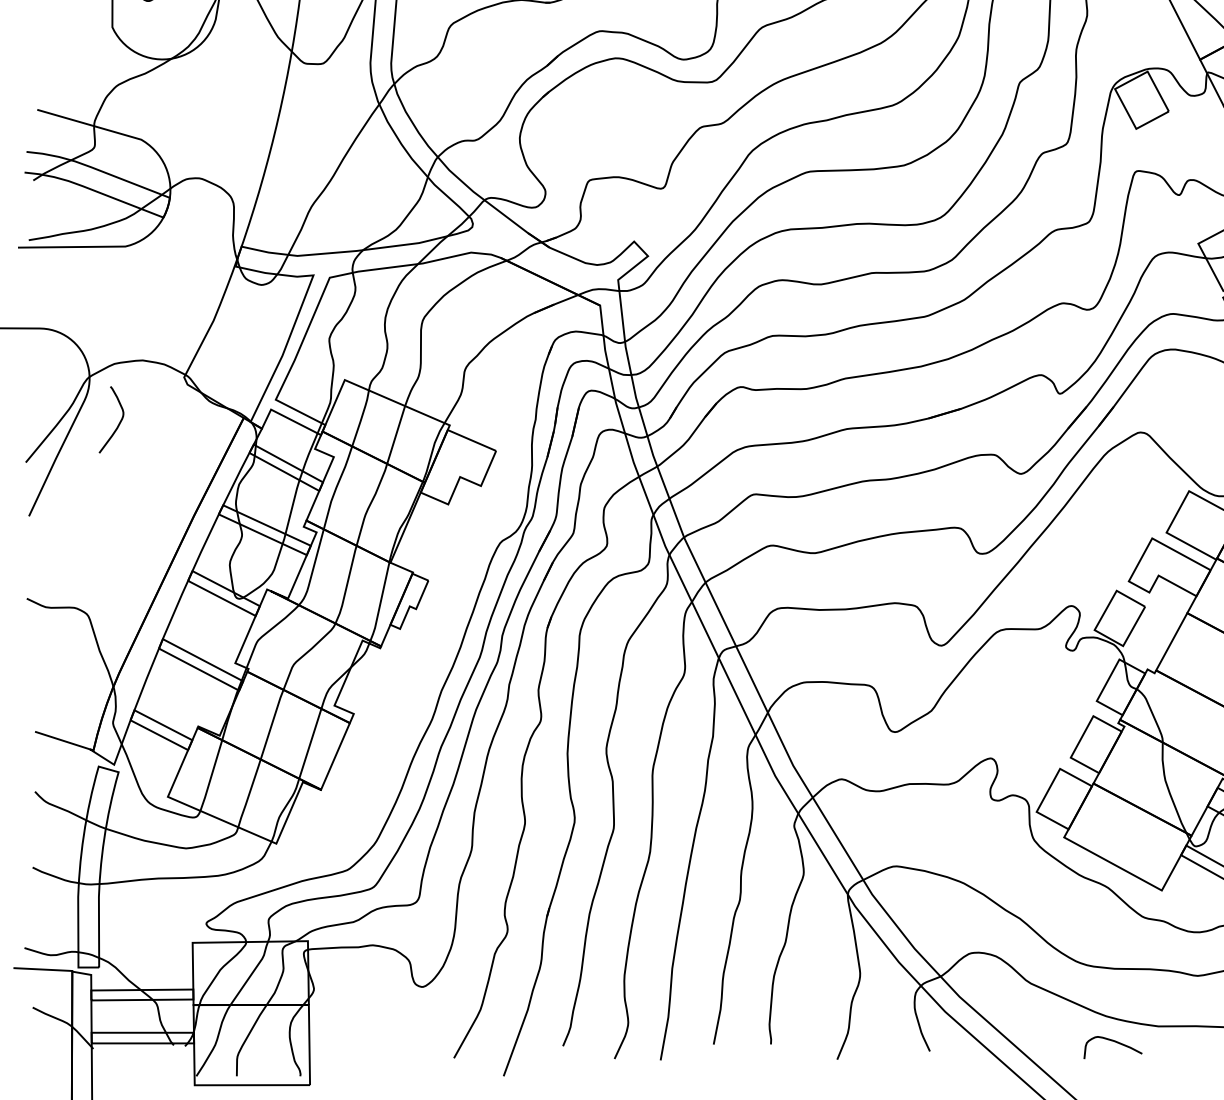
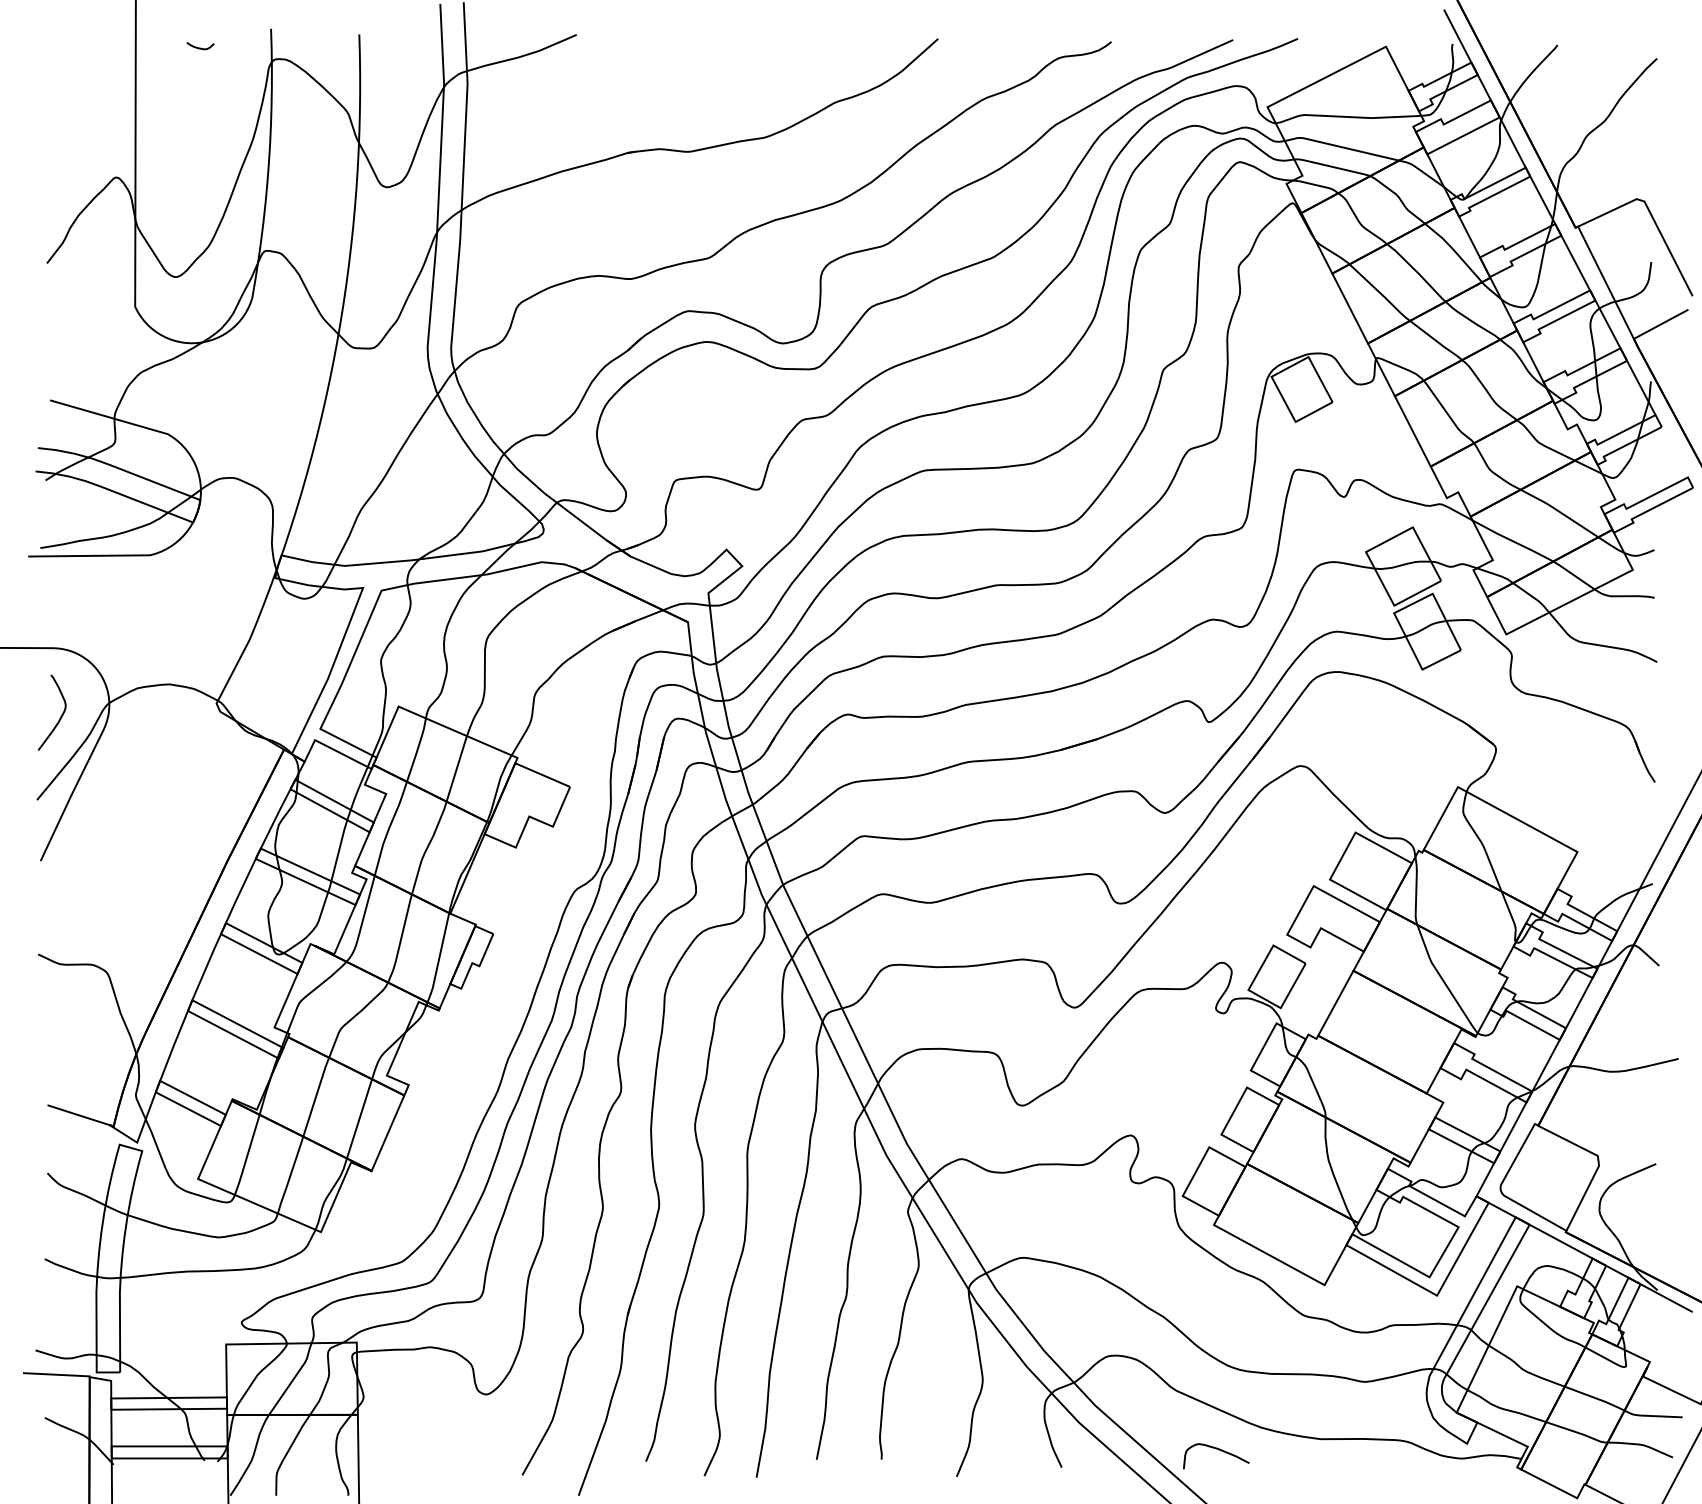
curve: (118, 423) -> (60, 716), moved
curve: (1114, 1042) -> (1218, 1450), moved

